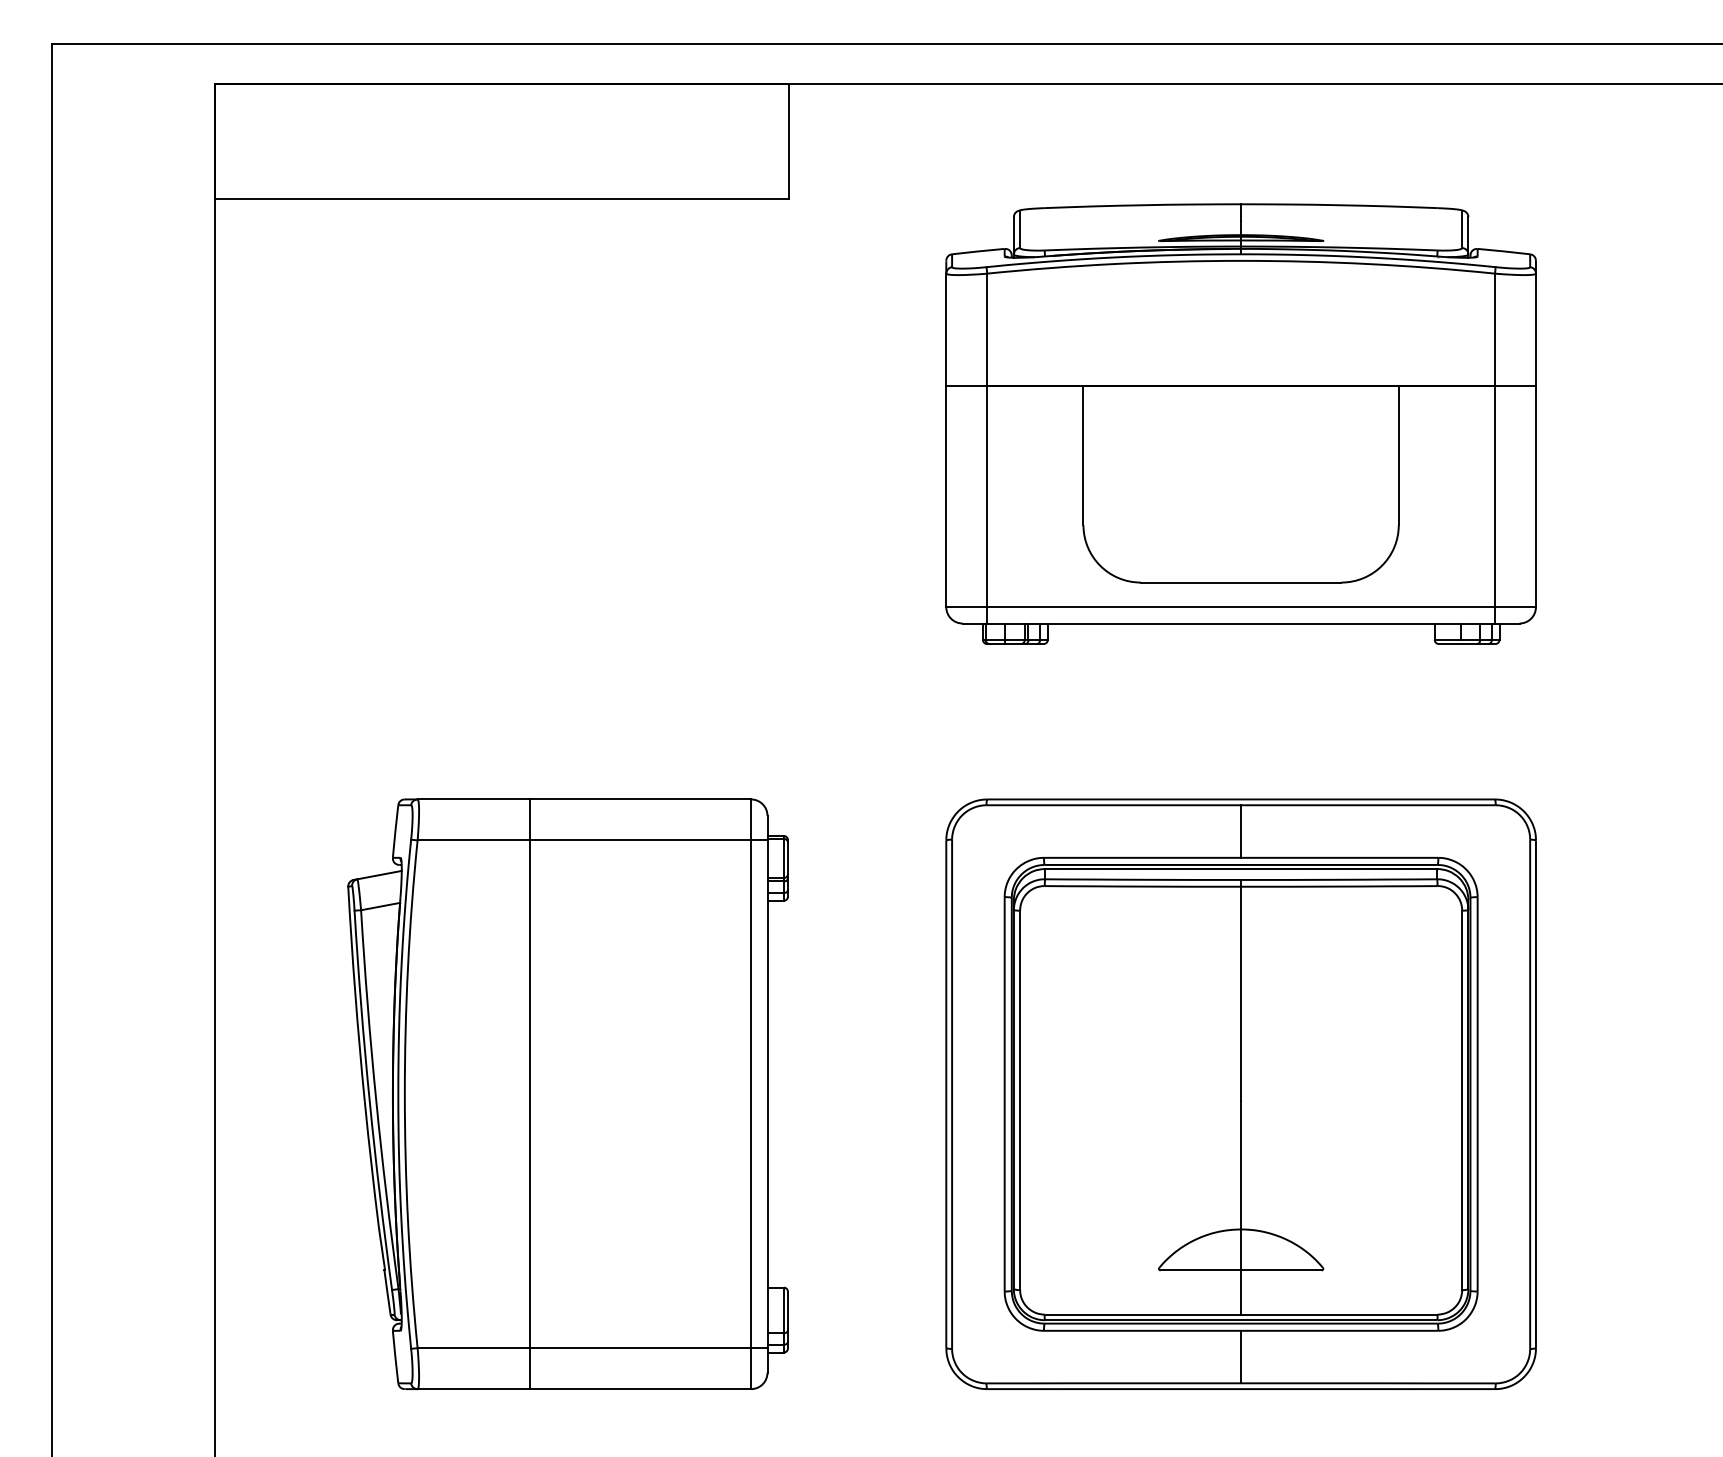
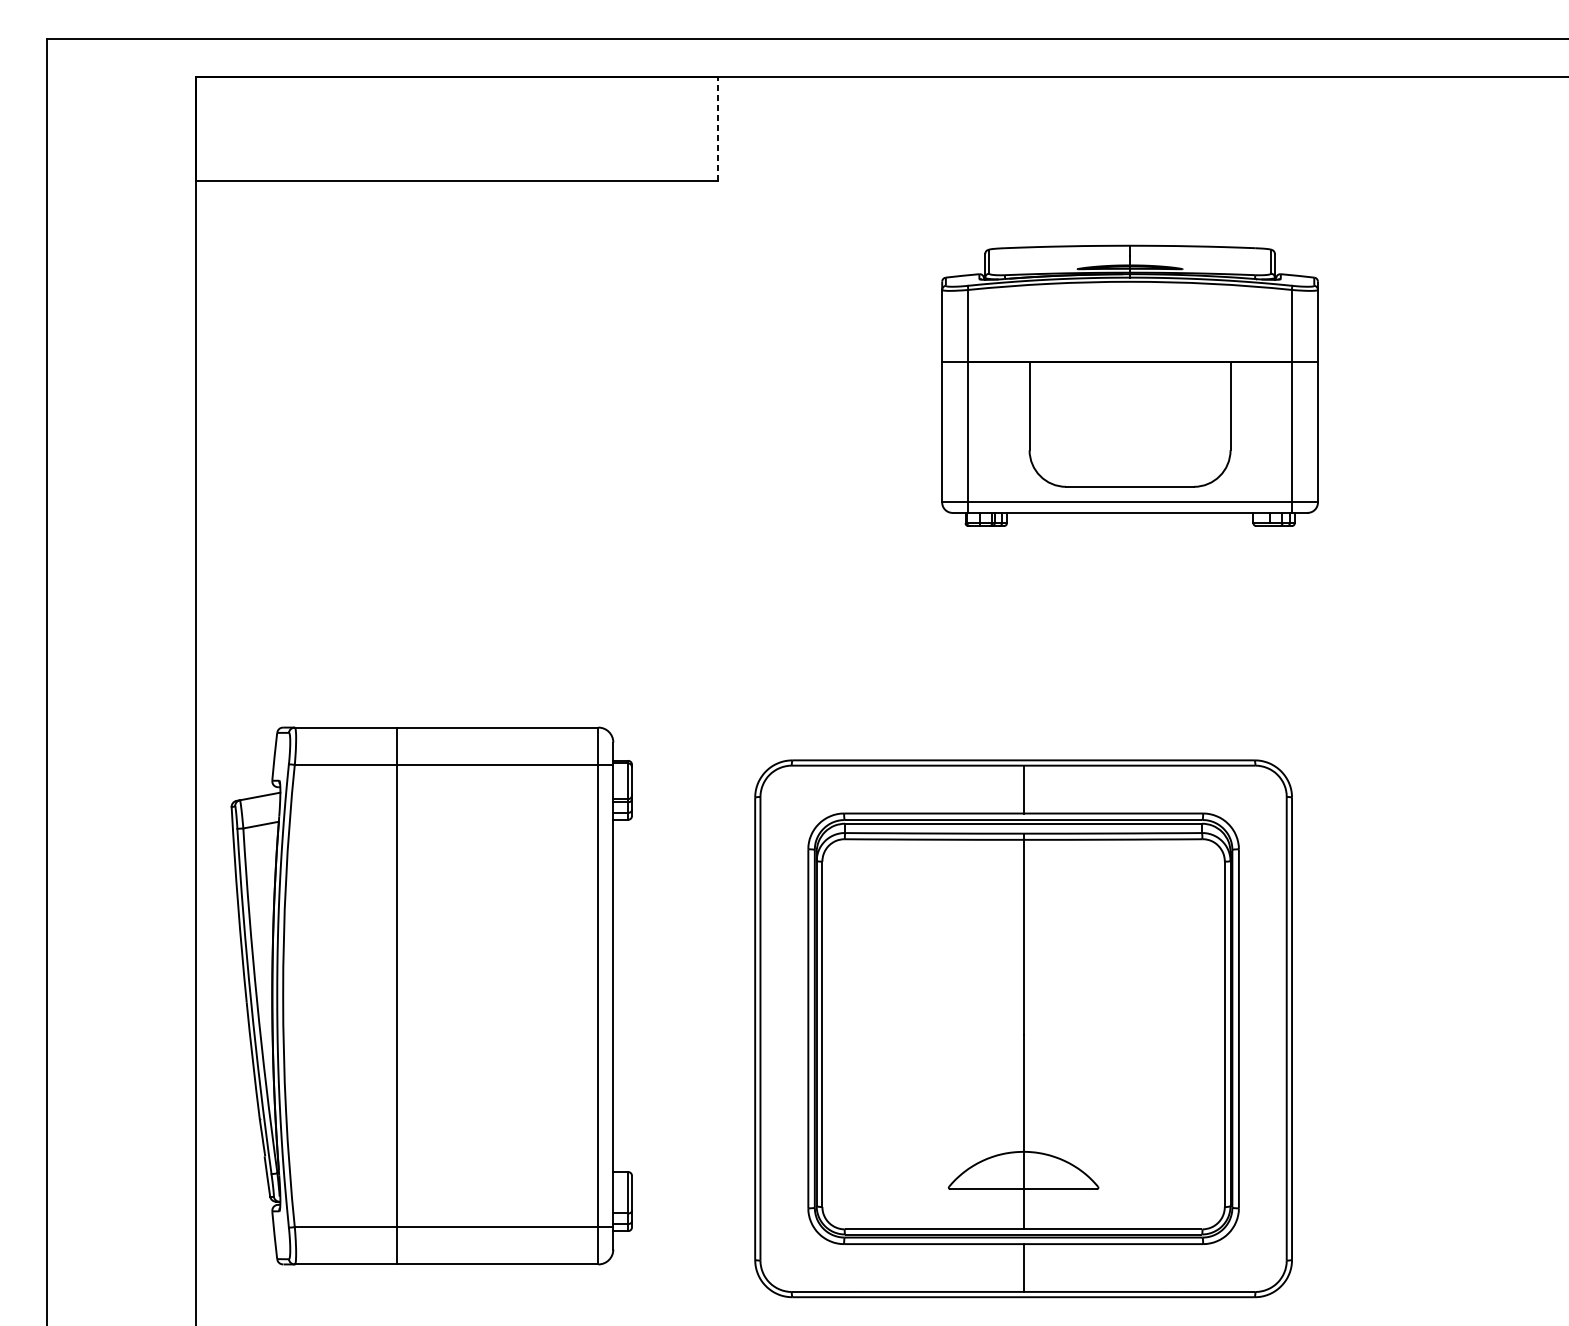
line: (788, 141) -> (718, 128), solid -> dashed
part: (1240, 423) -> (1129, 385), size x0.7
part: (1240, 1093) -> (1023, 1028), moved
part: (567, 1094) -> (431, 996), moved

